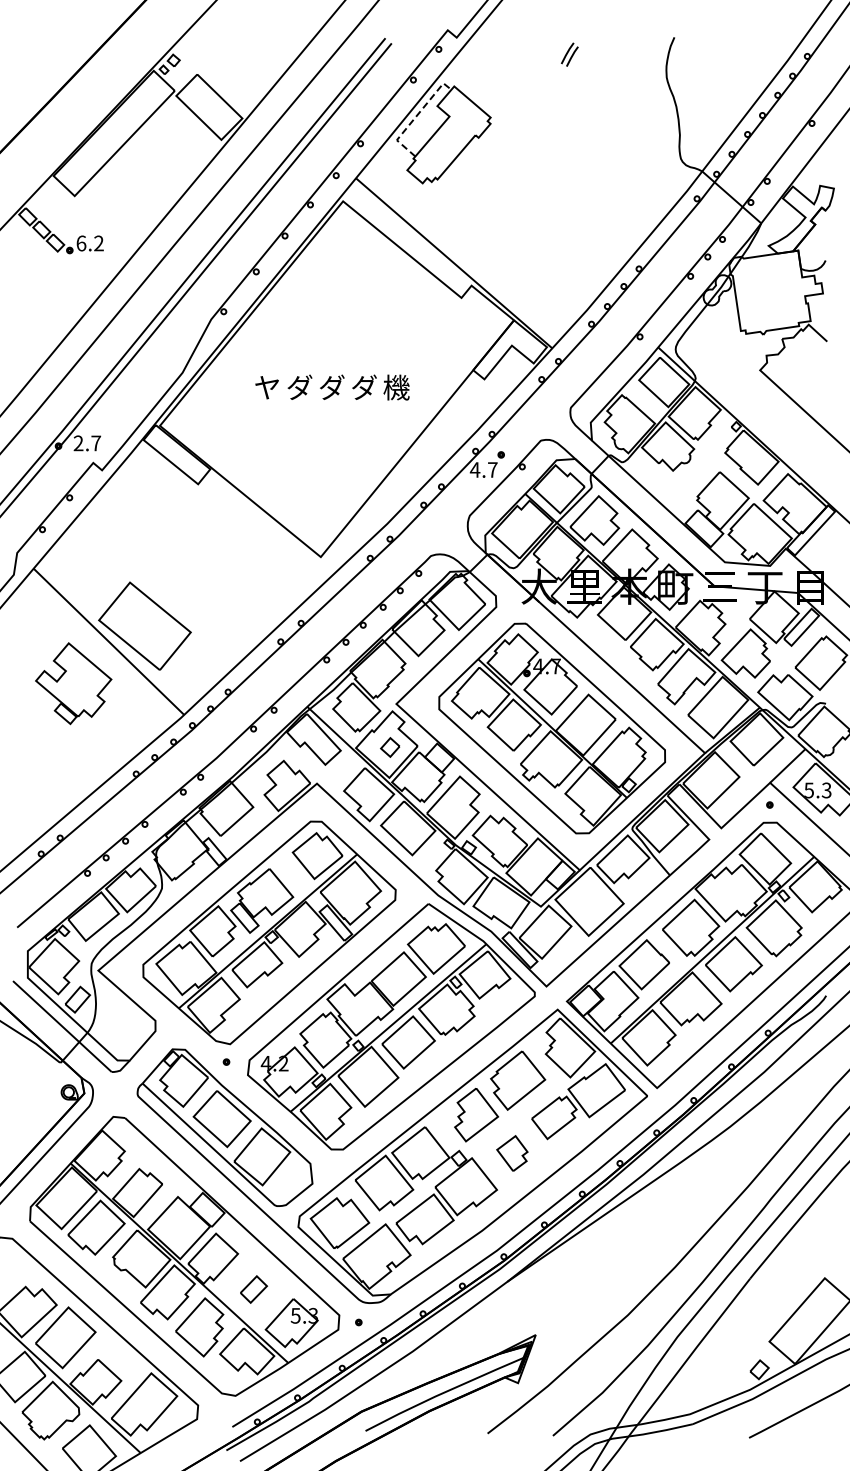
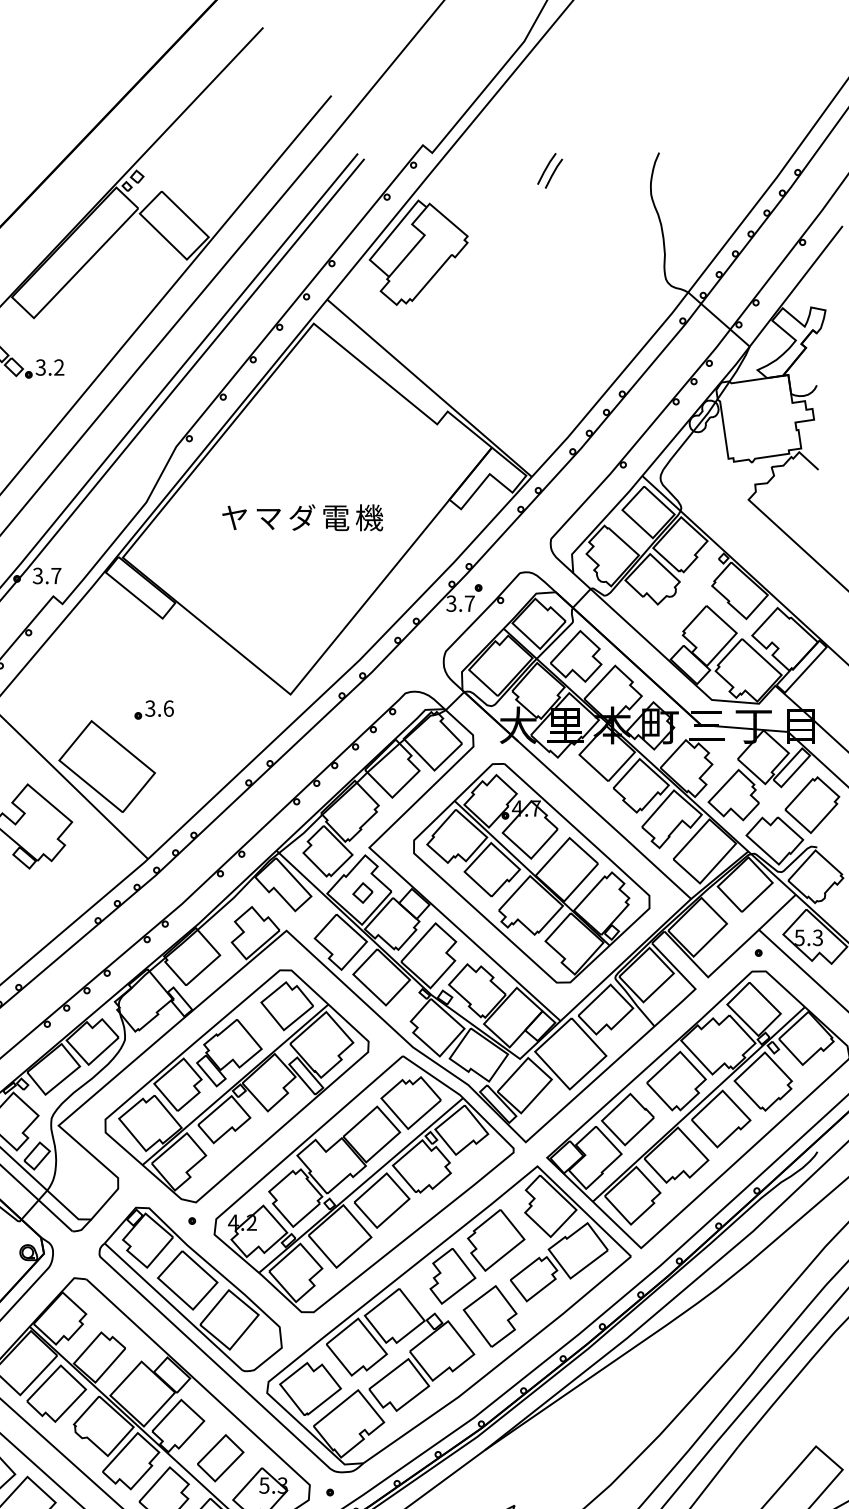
part: (569, 54) -> (549, 170), size x1.43
line: (415, 117) -> (389, 236), dashed -> solid
text: (81, 243) -> (41, 367), 6.2 -> 3.2
text: (299, 386) -> (268, 516), ダ -> マ
text: (364, 387) -> (336, 517), ダ -> 電
text: (78, 443) -> (37, 576), 2.7 -> 3.7
text: (474, 469) -> (450, 603), 4.7 -> 3.7
part: (189, 571) -> (153, 709), added
part: (512, 1153) -> (490, 1316), size x1.67
part: (253, 1289) -> (220, 1458), size x1.67

